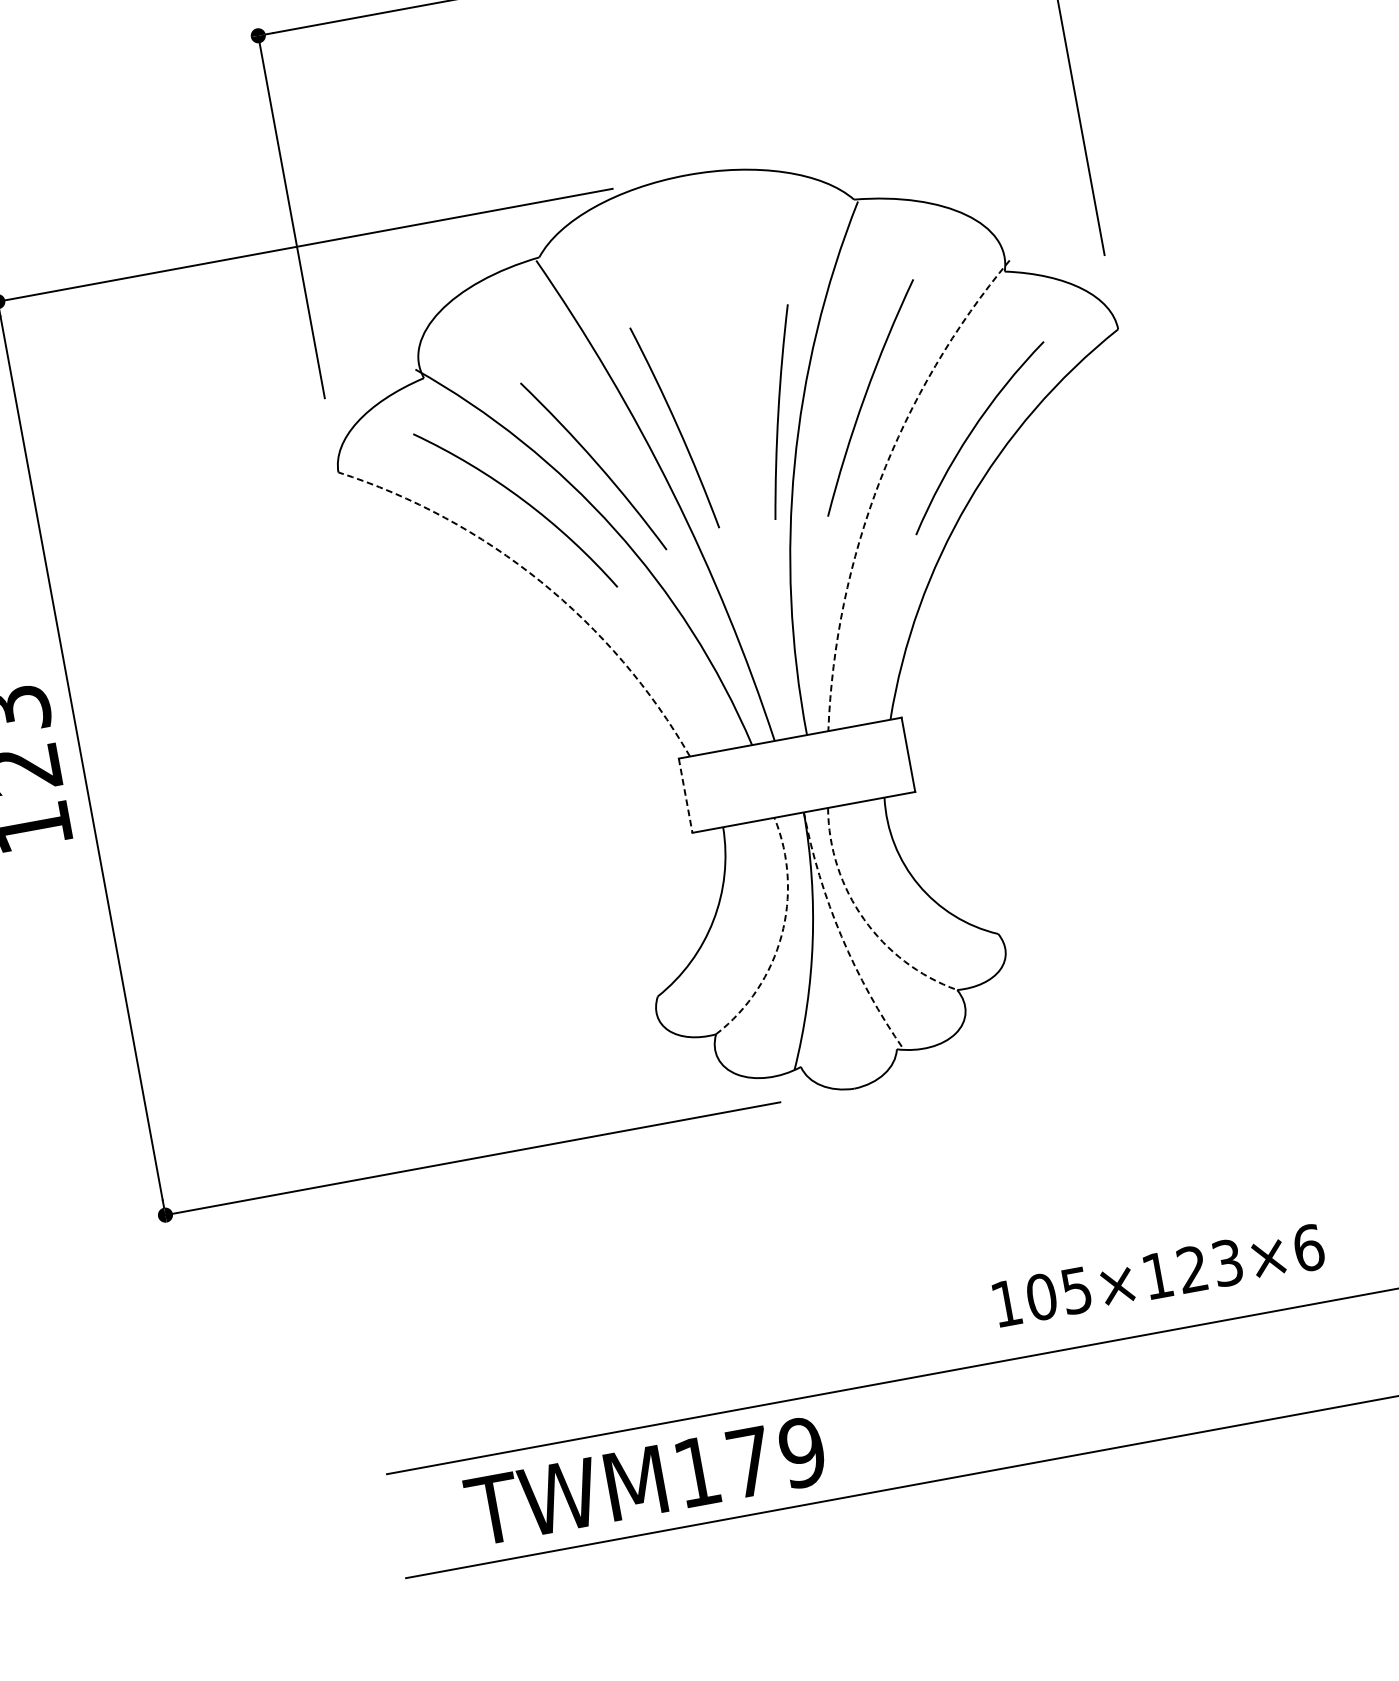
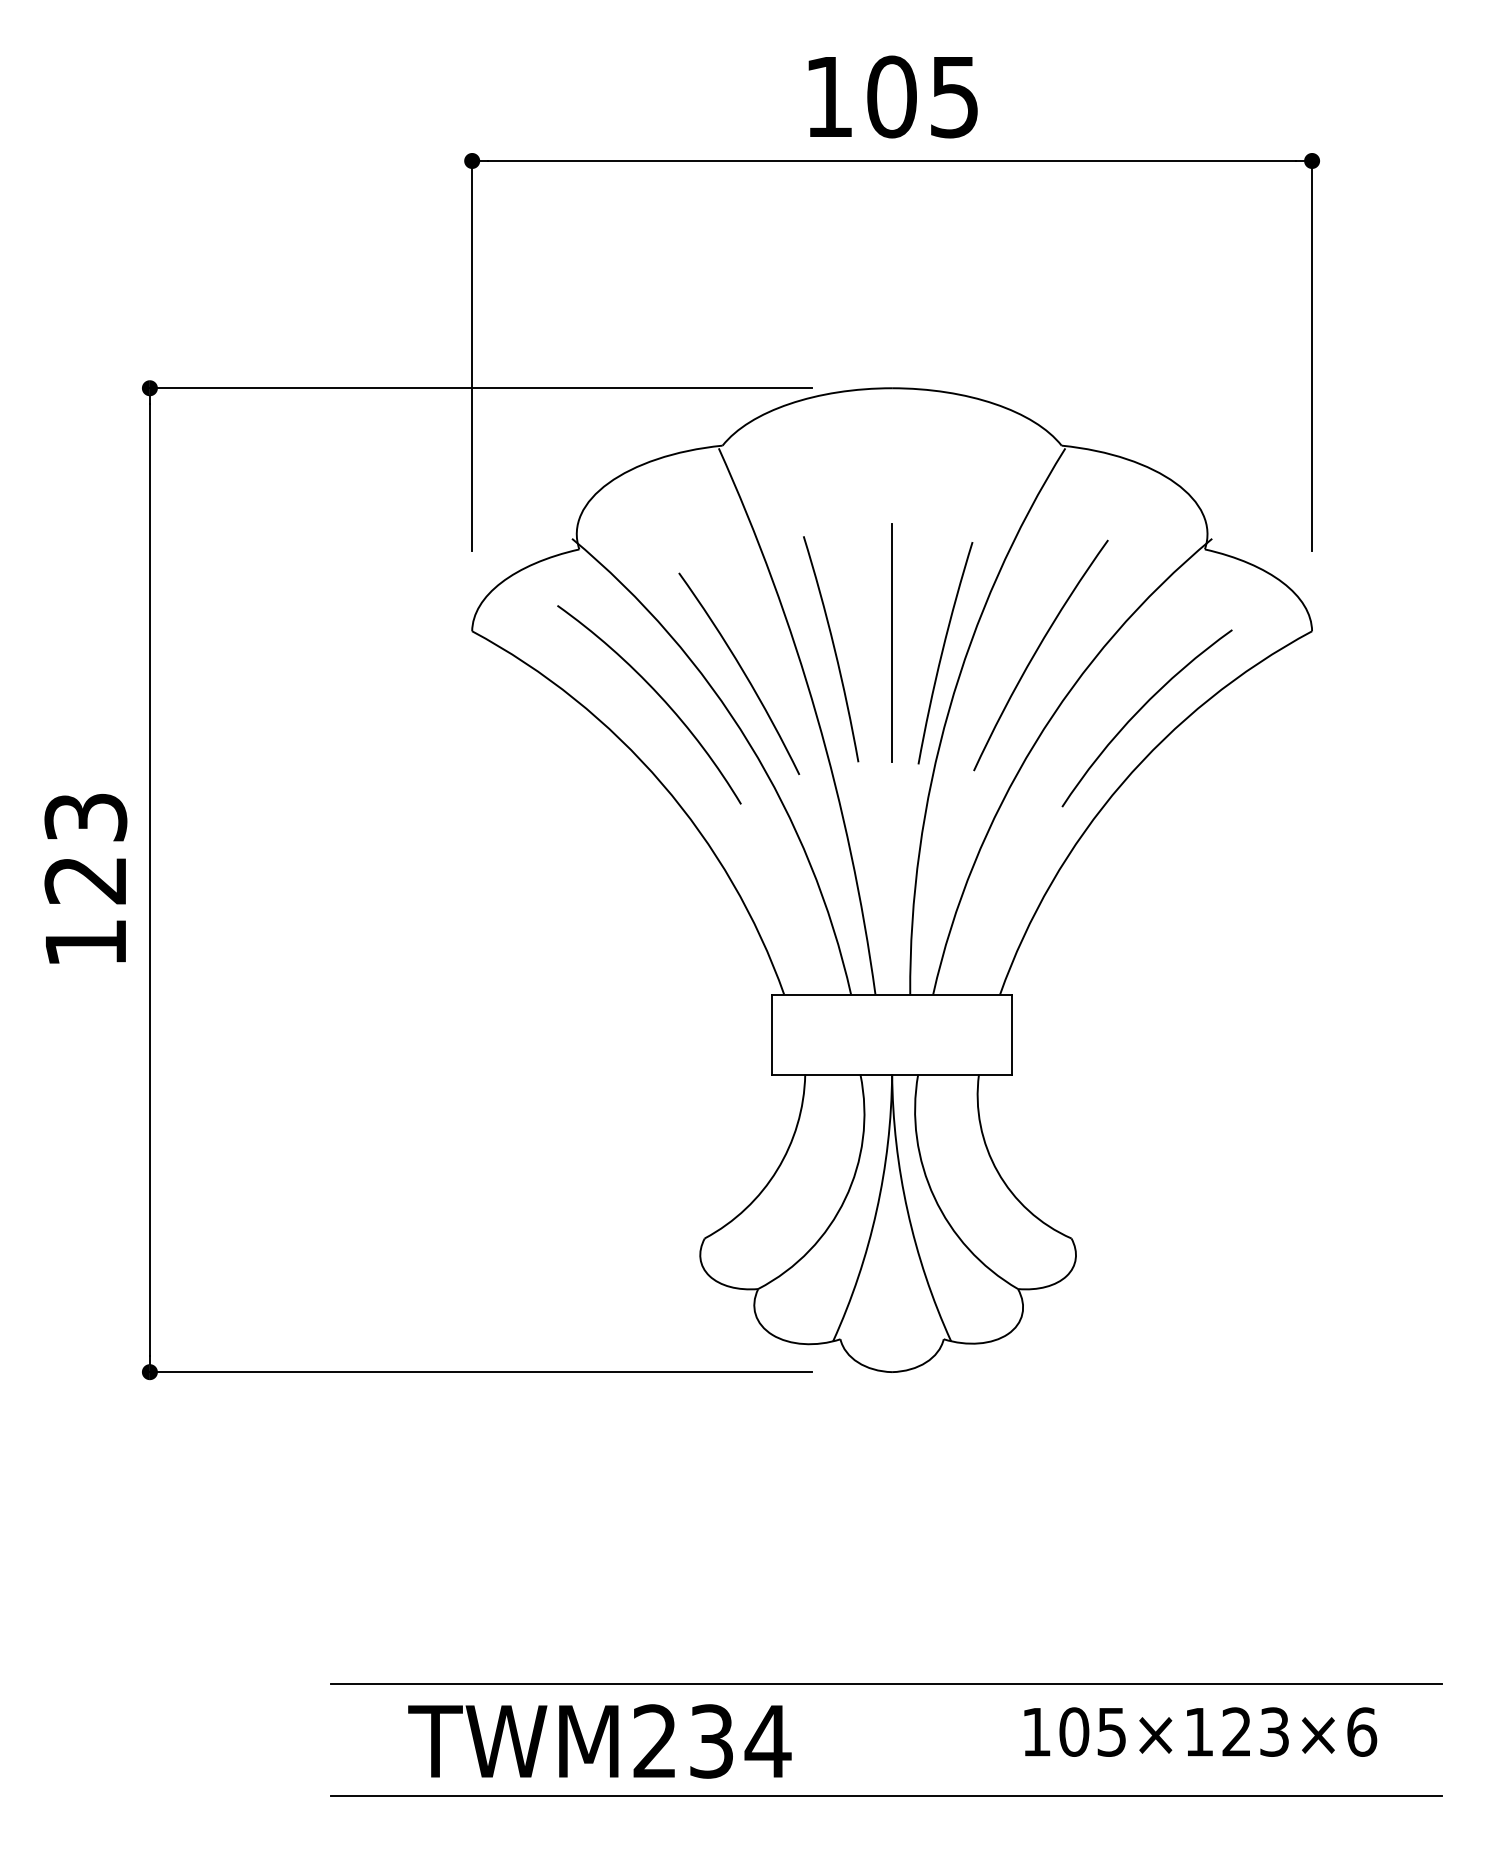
line: (730, 411) -> (892, 642), added
arc: (879, 480) -> (1034, 743), dashed -> solid
arc: (541, 581) -> (662, 783), dashed -> solid
line: (685, 795) -> (772, 1034), dashed -> solid
arc: (864, 919) -> (934, 1197), dashed -> solid
arc: (781, 935) -> (845, 1198), dashed -> solid
arc: (841, 936) -> (907, 1211), dashed -> solid
text: (1158, 1275) -> (1200, 1731), moved
text: (750, 1462) -> (712, 1741), TWM179 -> TWM234

